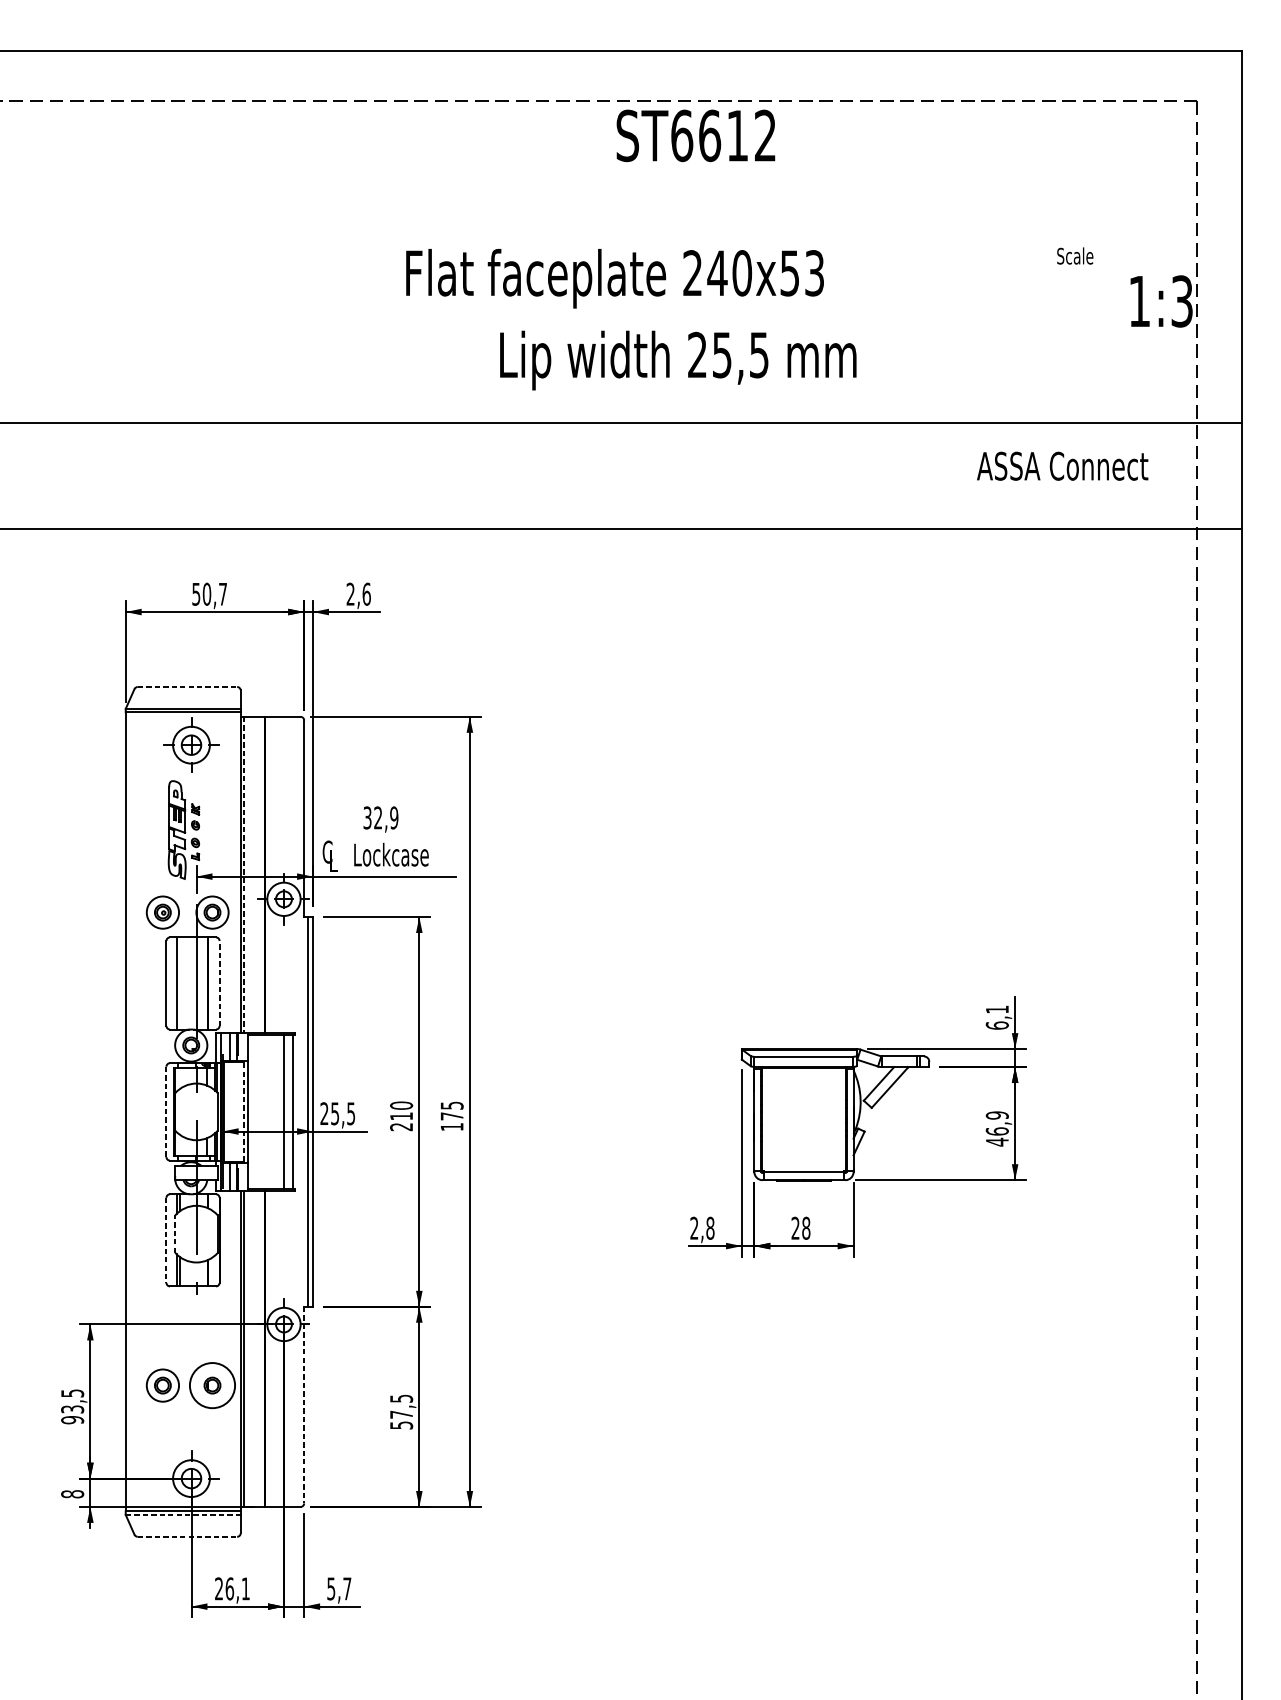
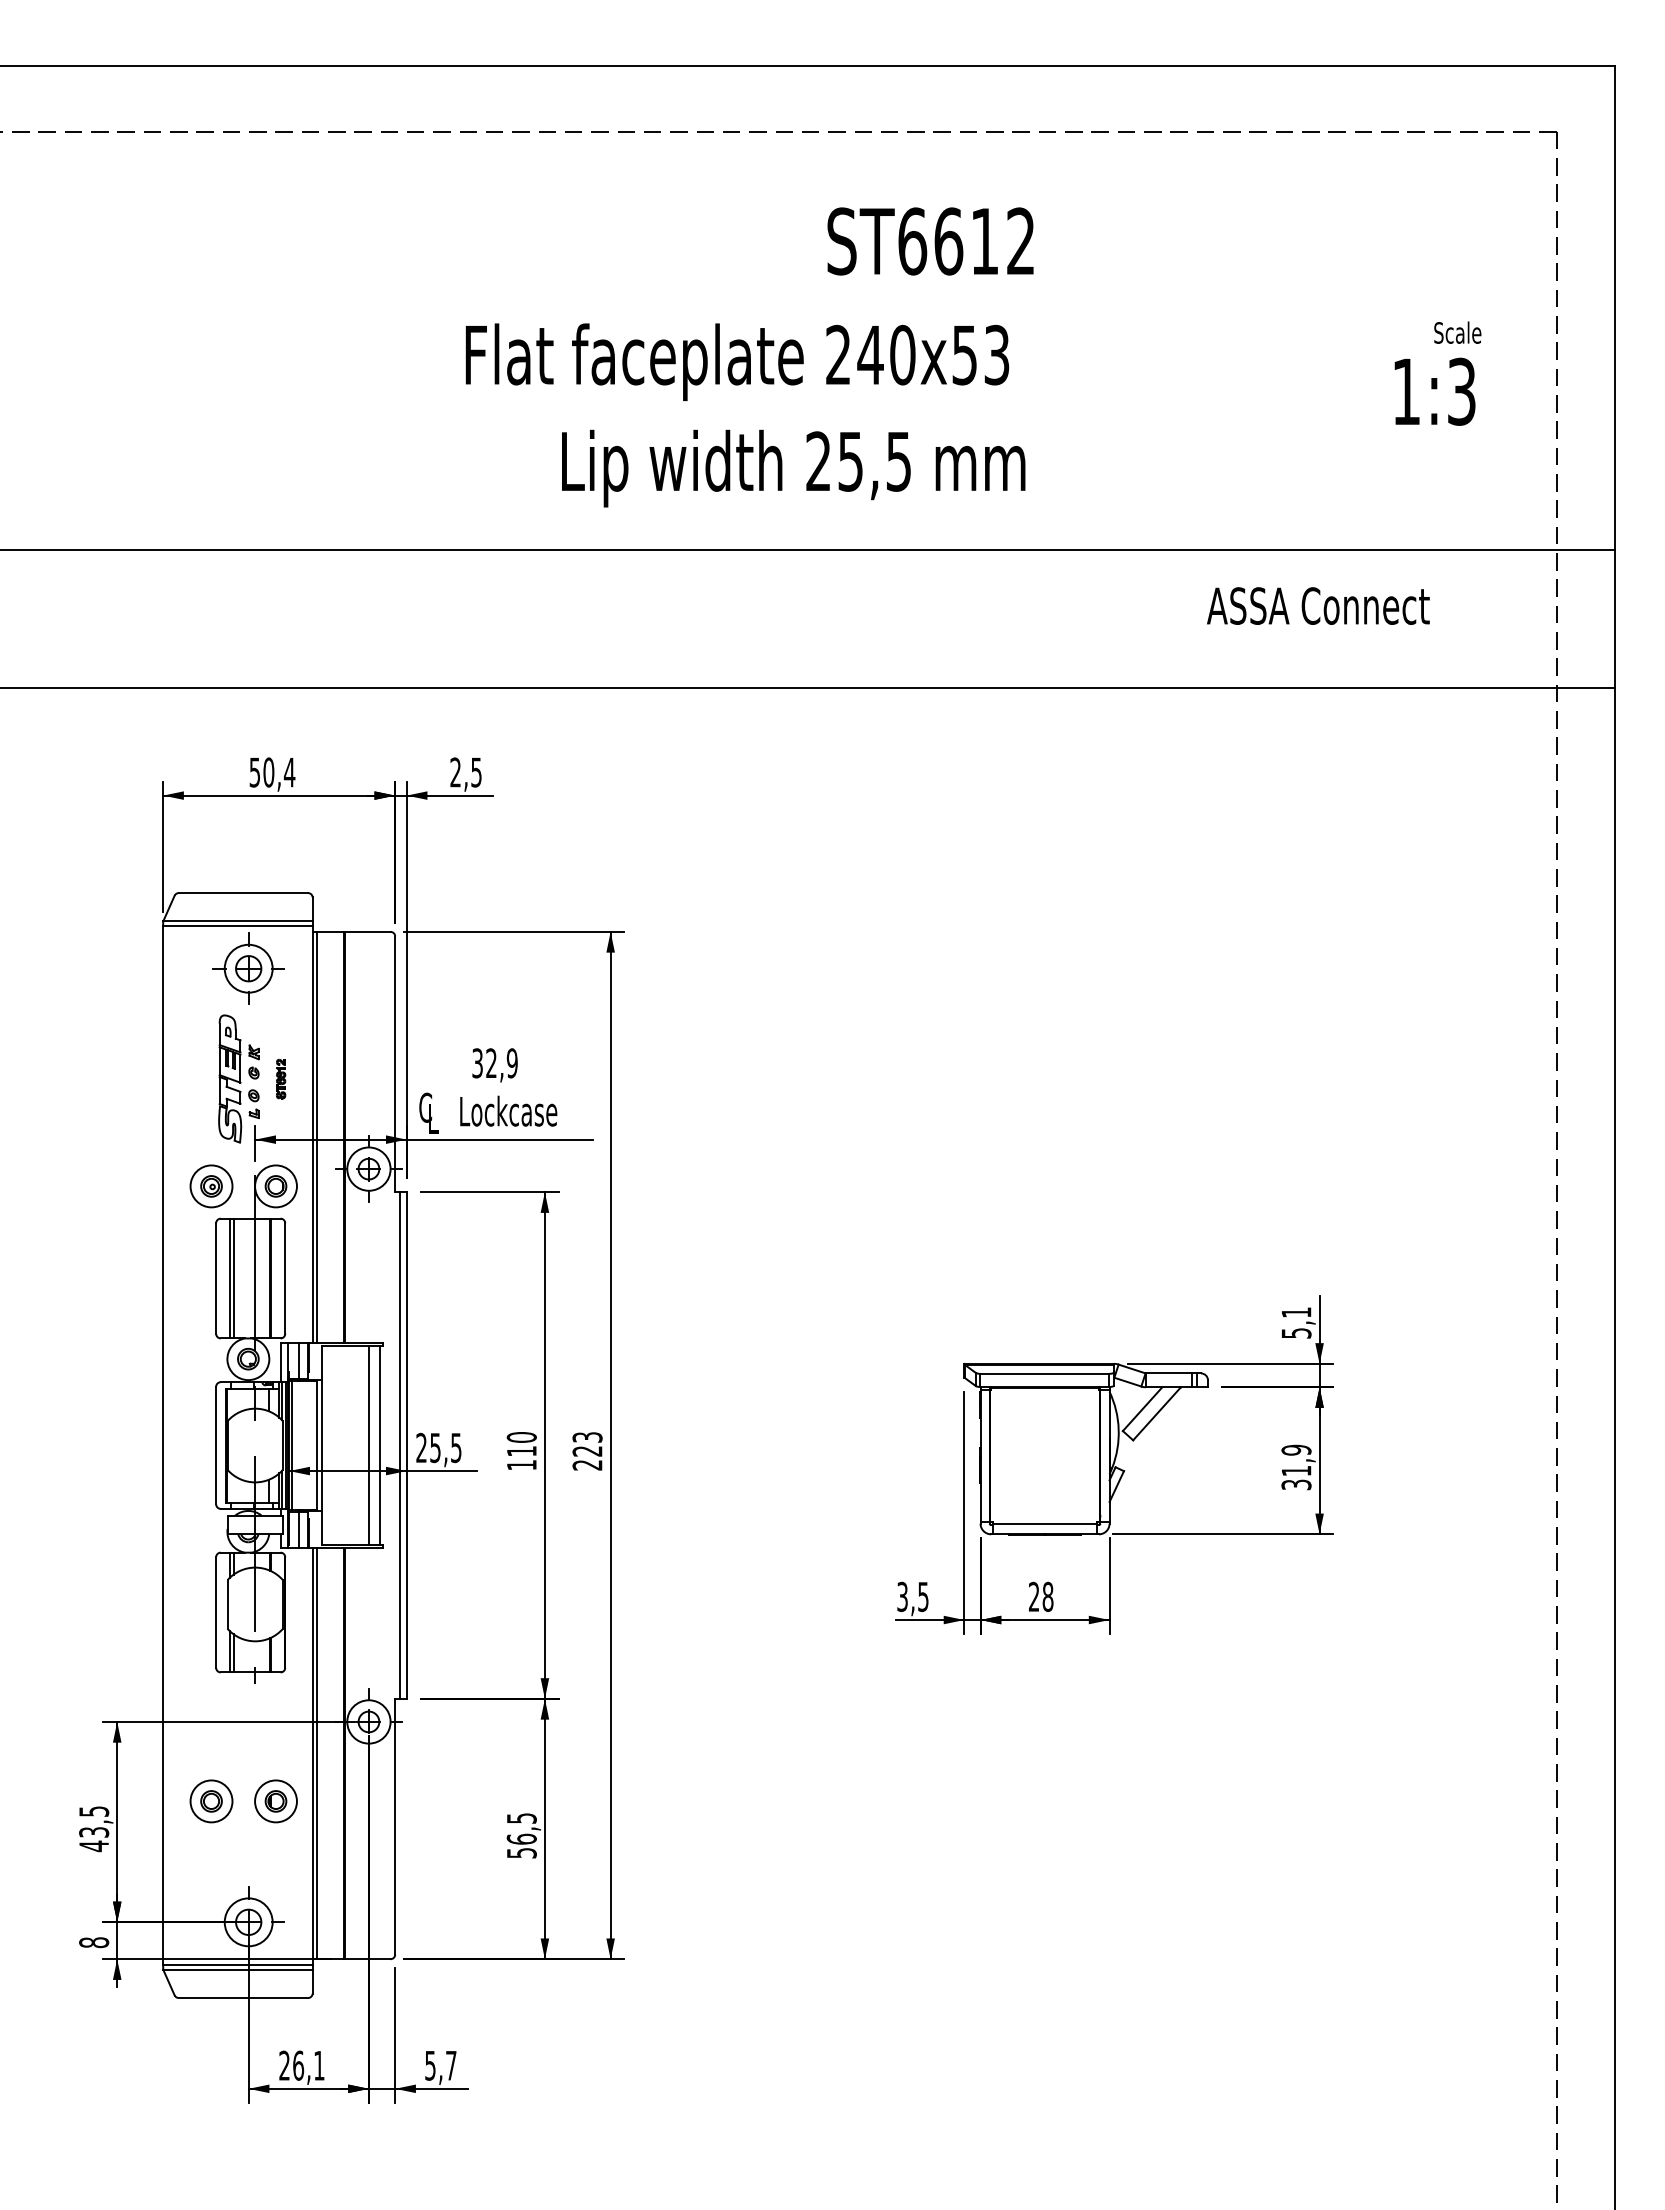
text: (695, 135) -> (930, 241), moved
text: (1075, 255) -> (1457, 332), moved
text: (615, 278) -> (737, 361), moved
text: (1161, 301) -> (1434, 391), moved
text: (678, 360) -> (793, 468), moved
text: (1062, 465) -> (1318, 605), moved
text: (222, 594) -> (289, 772), 50,7 -> 50,4
text: (366, 594) -> (476, 772), 2,6 -> 2,5
line: (187, 687) -> (243, 893), dashed -> solid
part: (216, 830) -> (281, 1079), added
line: (244, 874) -> (317, 1137), dashed -> solid
line: (179, 983) -> (233, 1278), added
line: (219, 983) -> (285, 1278), dashed -> solid
text: (997, 1024) -> (1296, 1332), 6,1 -> 5,1
line: (166, 1111) -> (216, 1445), dashed -> solid
line: (244, 1111) -> (317, 1445), dashed -> solid
text: (452, 1116) -> (587, 1451), 175 -> 223
text: (401, 1127) -> (521, 1465), 210 -> 110
text: (997, 1136) -> (1296, 1477), 46,9 -> 31,9
text: (702, 1228) -> (912, 1596), 2,8 -> 3,5
line: (175, 1233) -> (227, 1603), dashed -> solid
line: (166, 1241) -> (216, 1613), dashed -> solid
circle: (212, 1385) -> (275, 1801), size x0.71
line: (304, 1404) -> (395, 1826), dashed -> solid
text: (401, 1414) -> (521, 1838), 57,5 -> 56,5
text: (72, 1420) -> (94, 1846), 93,5 -> 43,5
line: (182, 1514) -> (237, 1969), dashed -> solid
line: (187, 1537) -> (243, 1998), dashed -> solid

